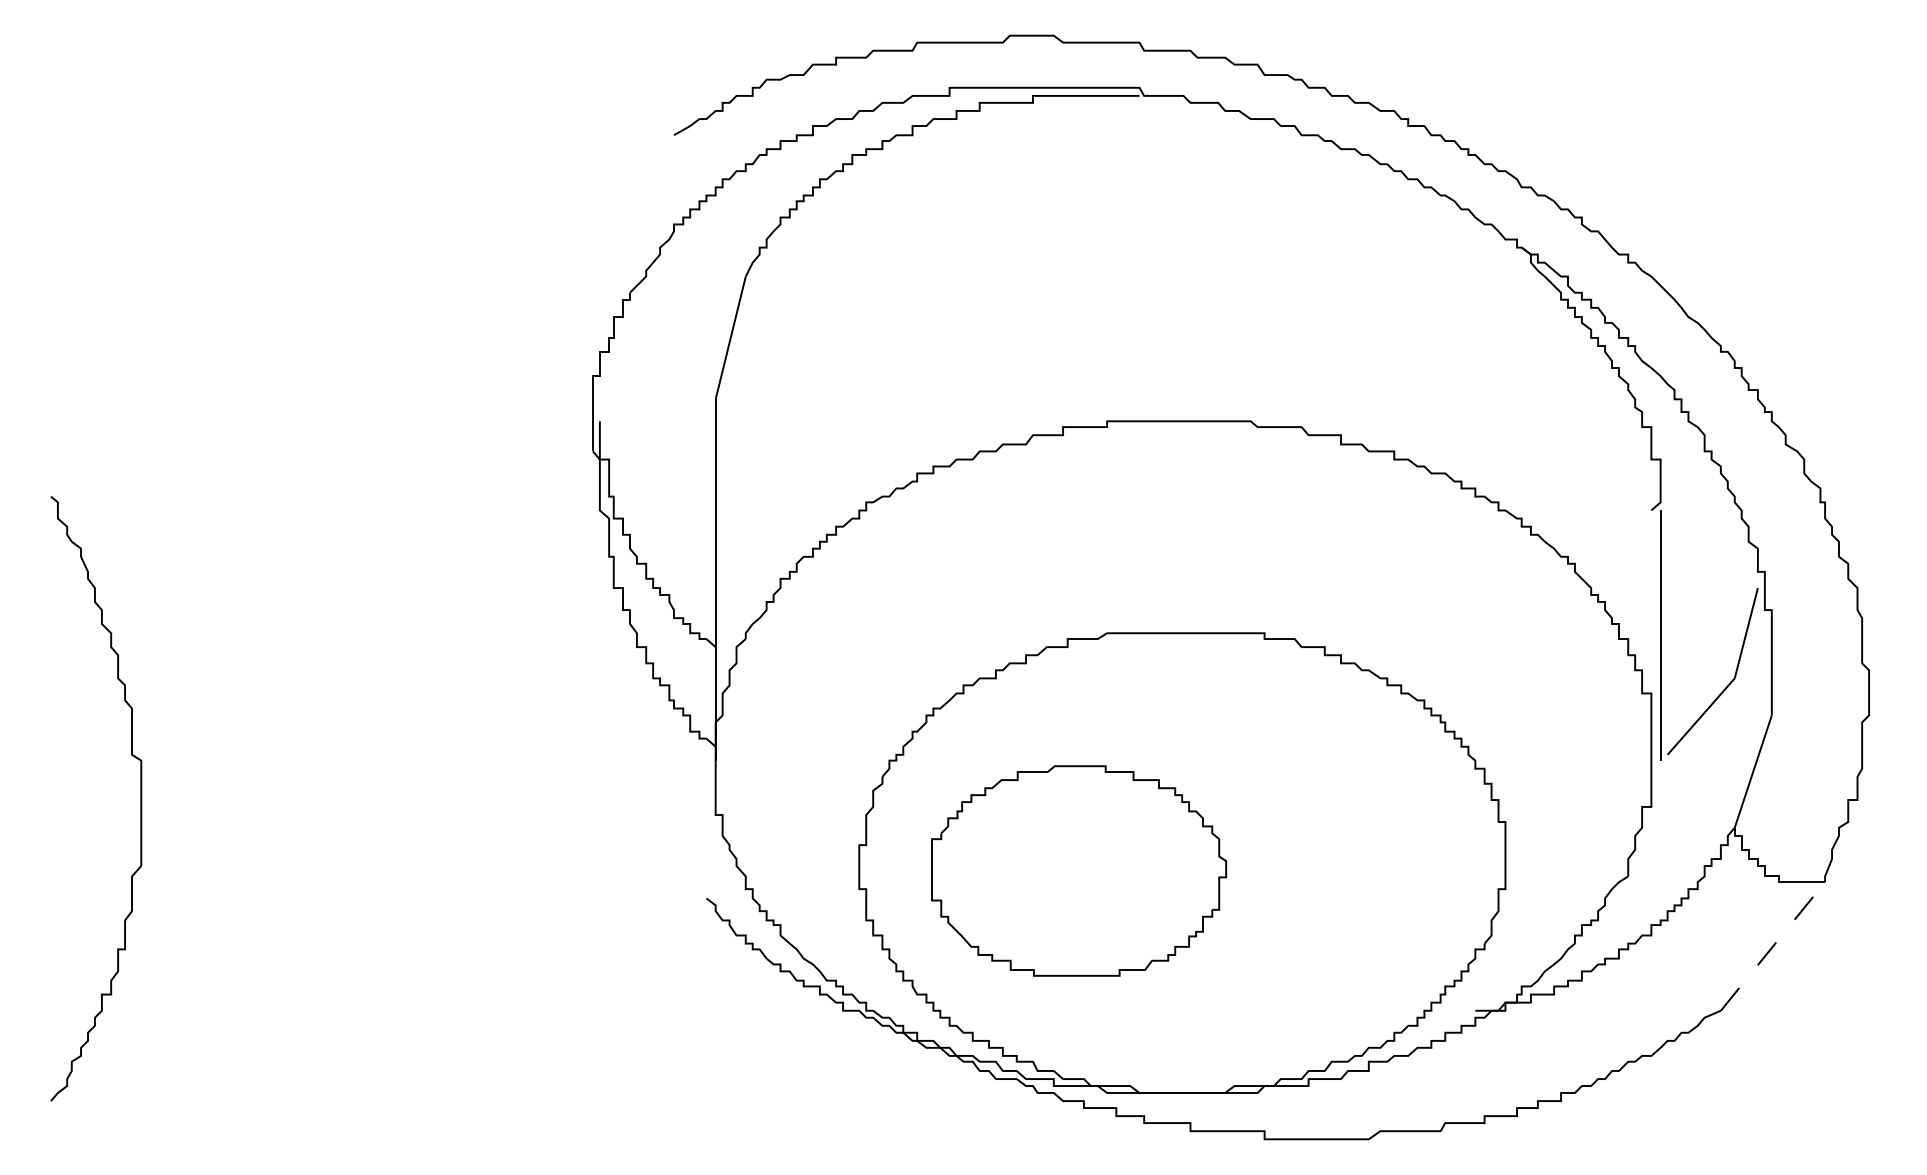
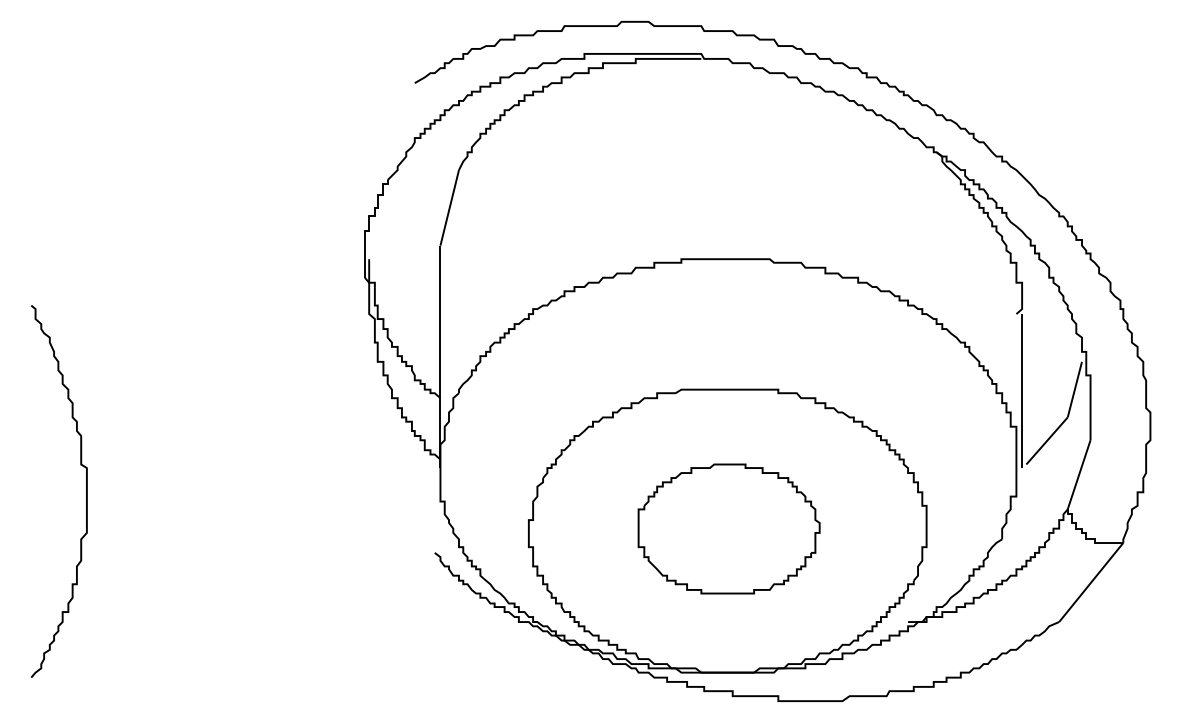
part: (1078, 870) -> (728, 528), moved
line: (1773, 946) -> (1091, 582), dashed -> solid

